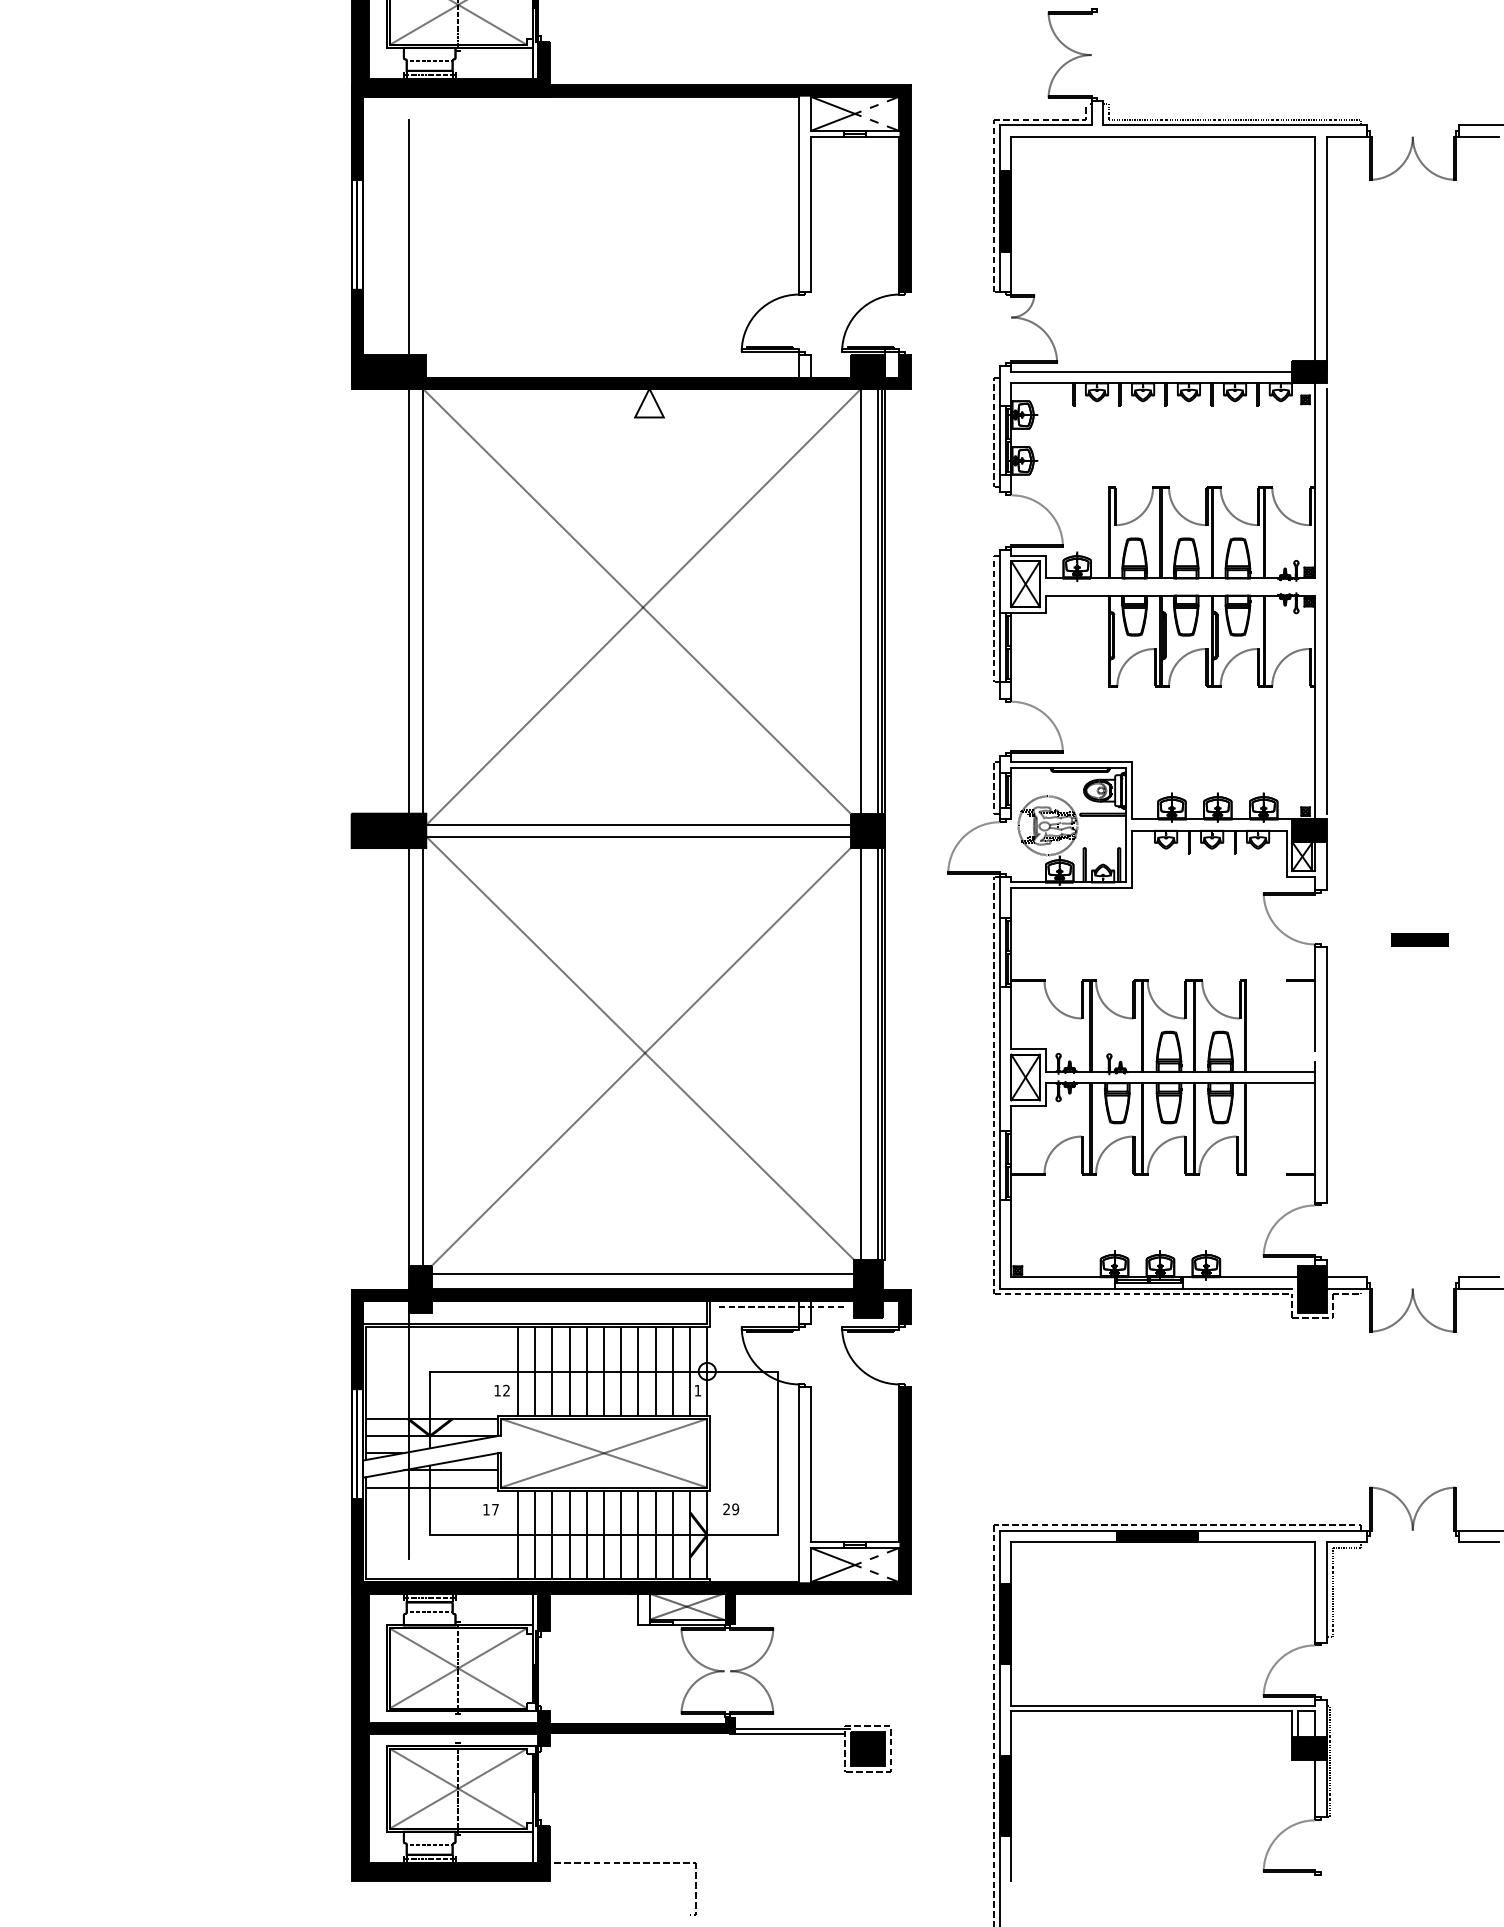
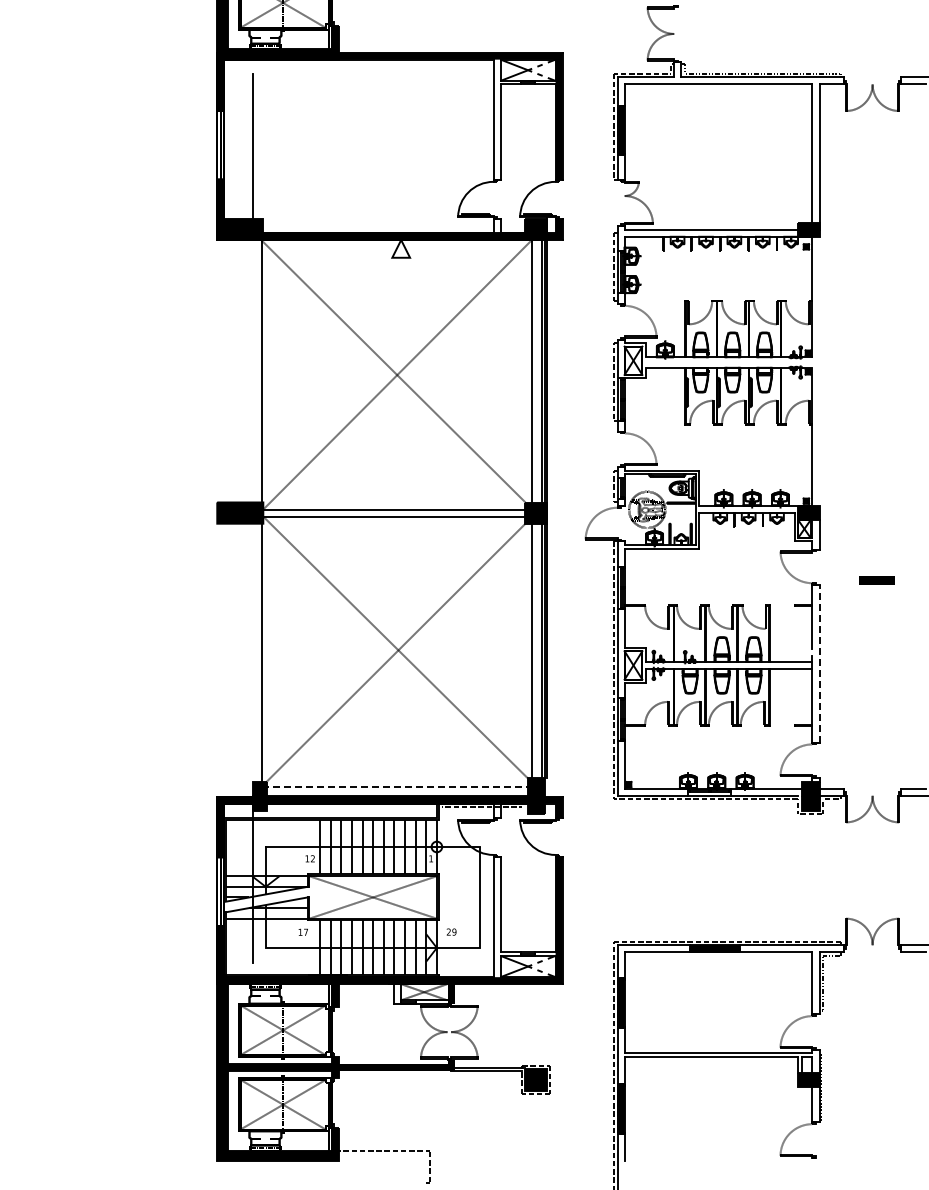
line: (1326, 601) -> (819, 371), removed
line: (408, 829) -> (252, 512), removed
line: (1326, 1074) -> (819, 663), solid -> dashed
line: (643, 1273) -> (397, 786), solid -> dashed

